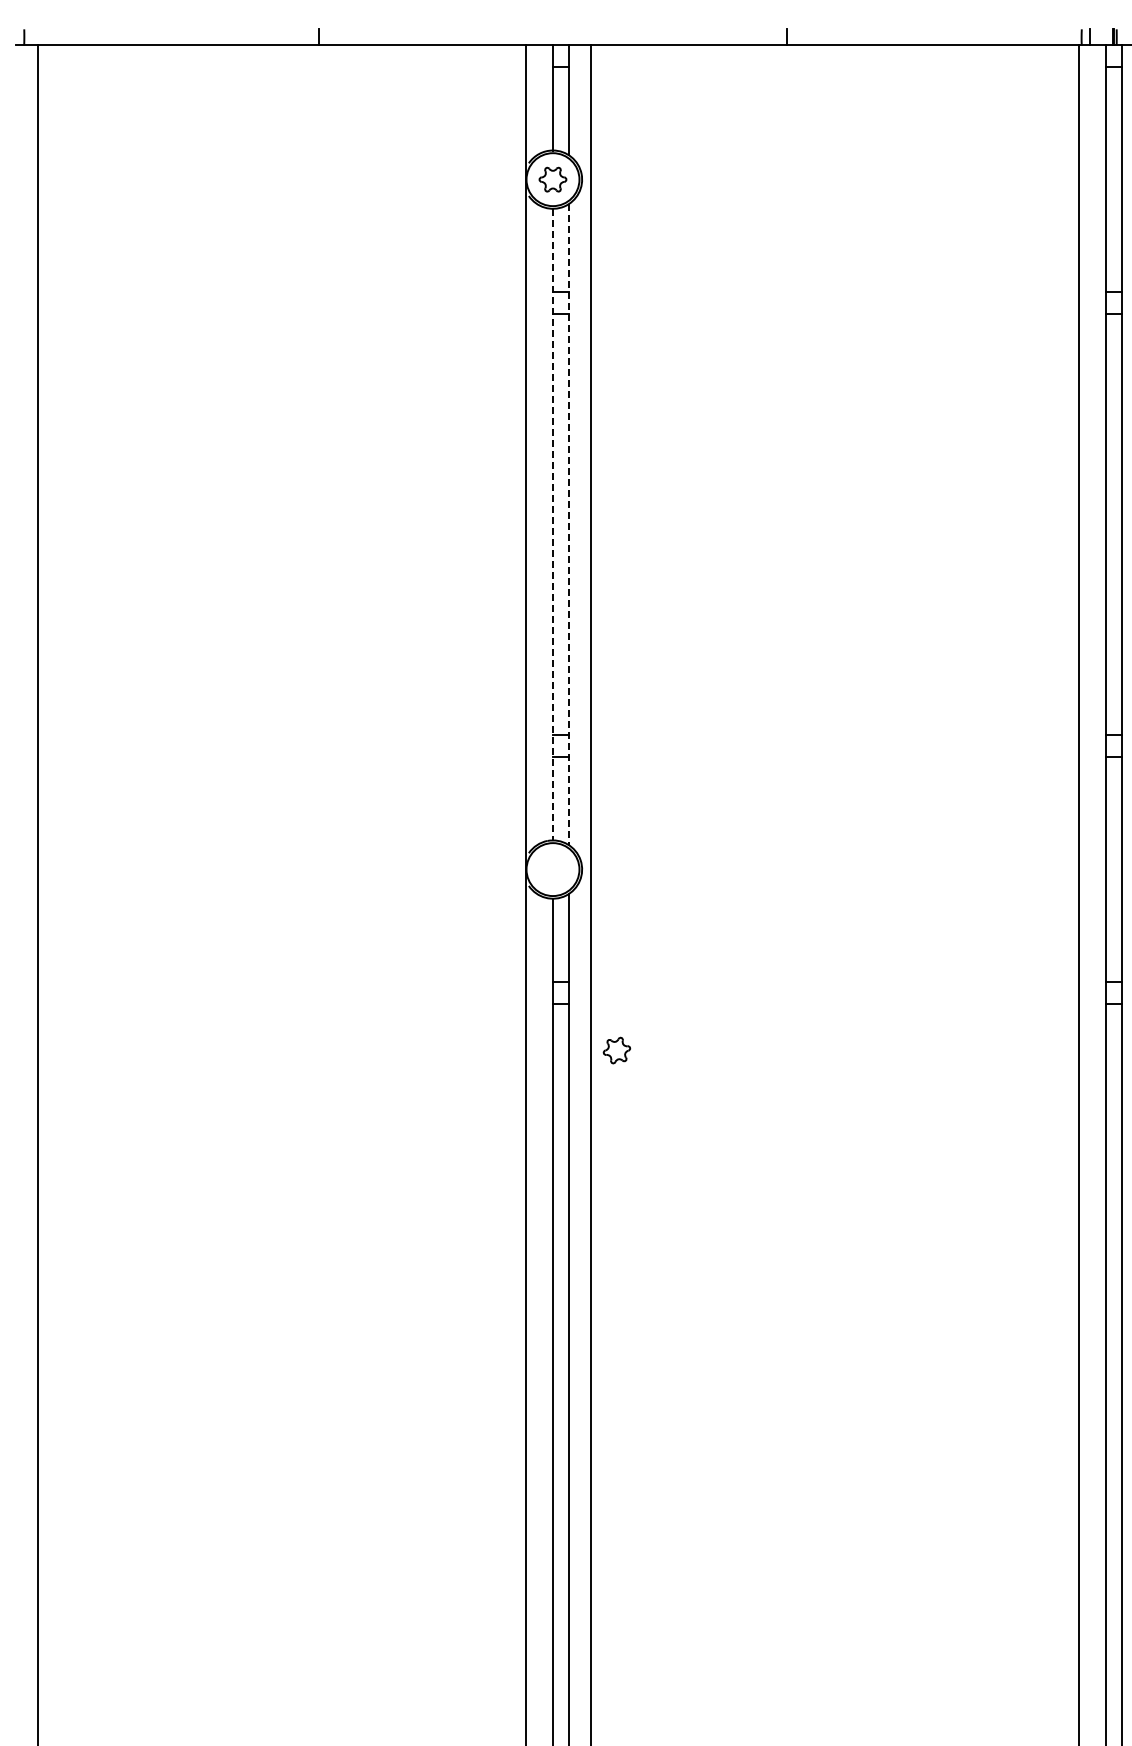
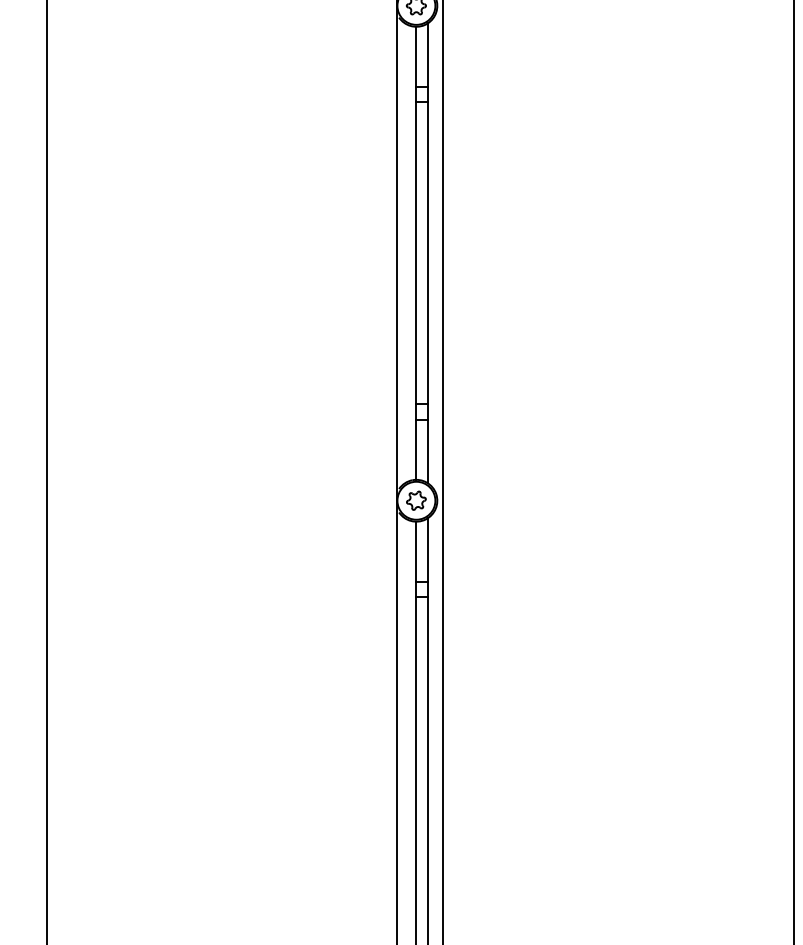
line: (553, 524) -> (416, 253), dashed -> solid
line: (569, 524) -> (428, 253), dashed -> solid
part: (616, 1050) -> (416, 500), moved

